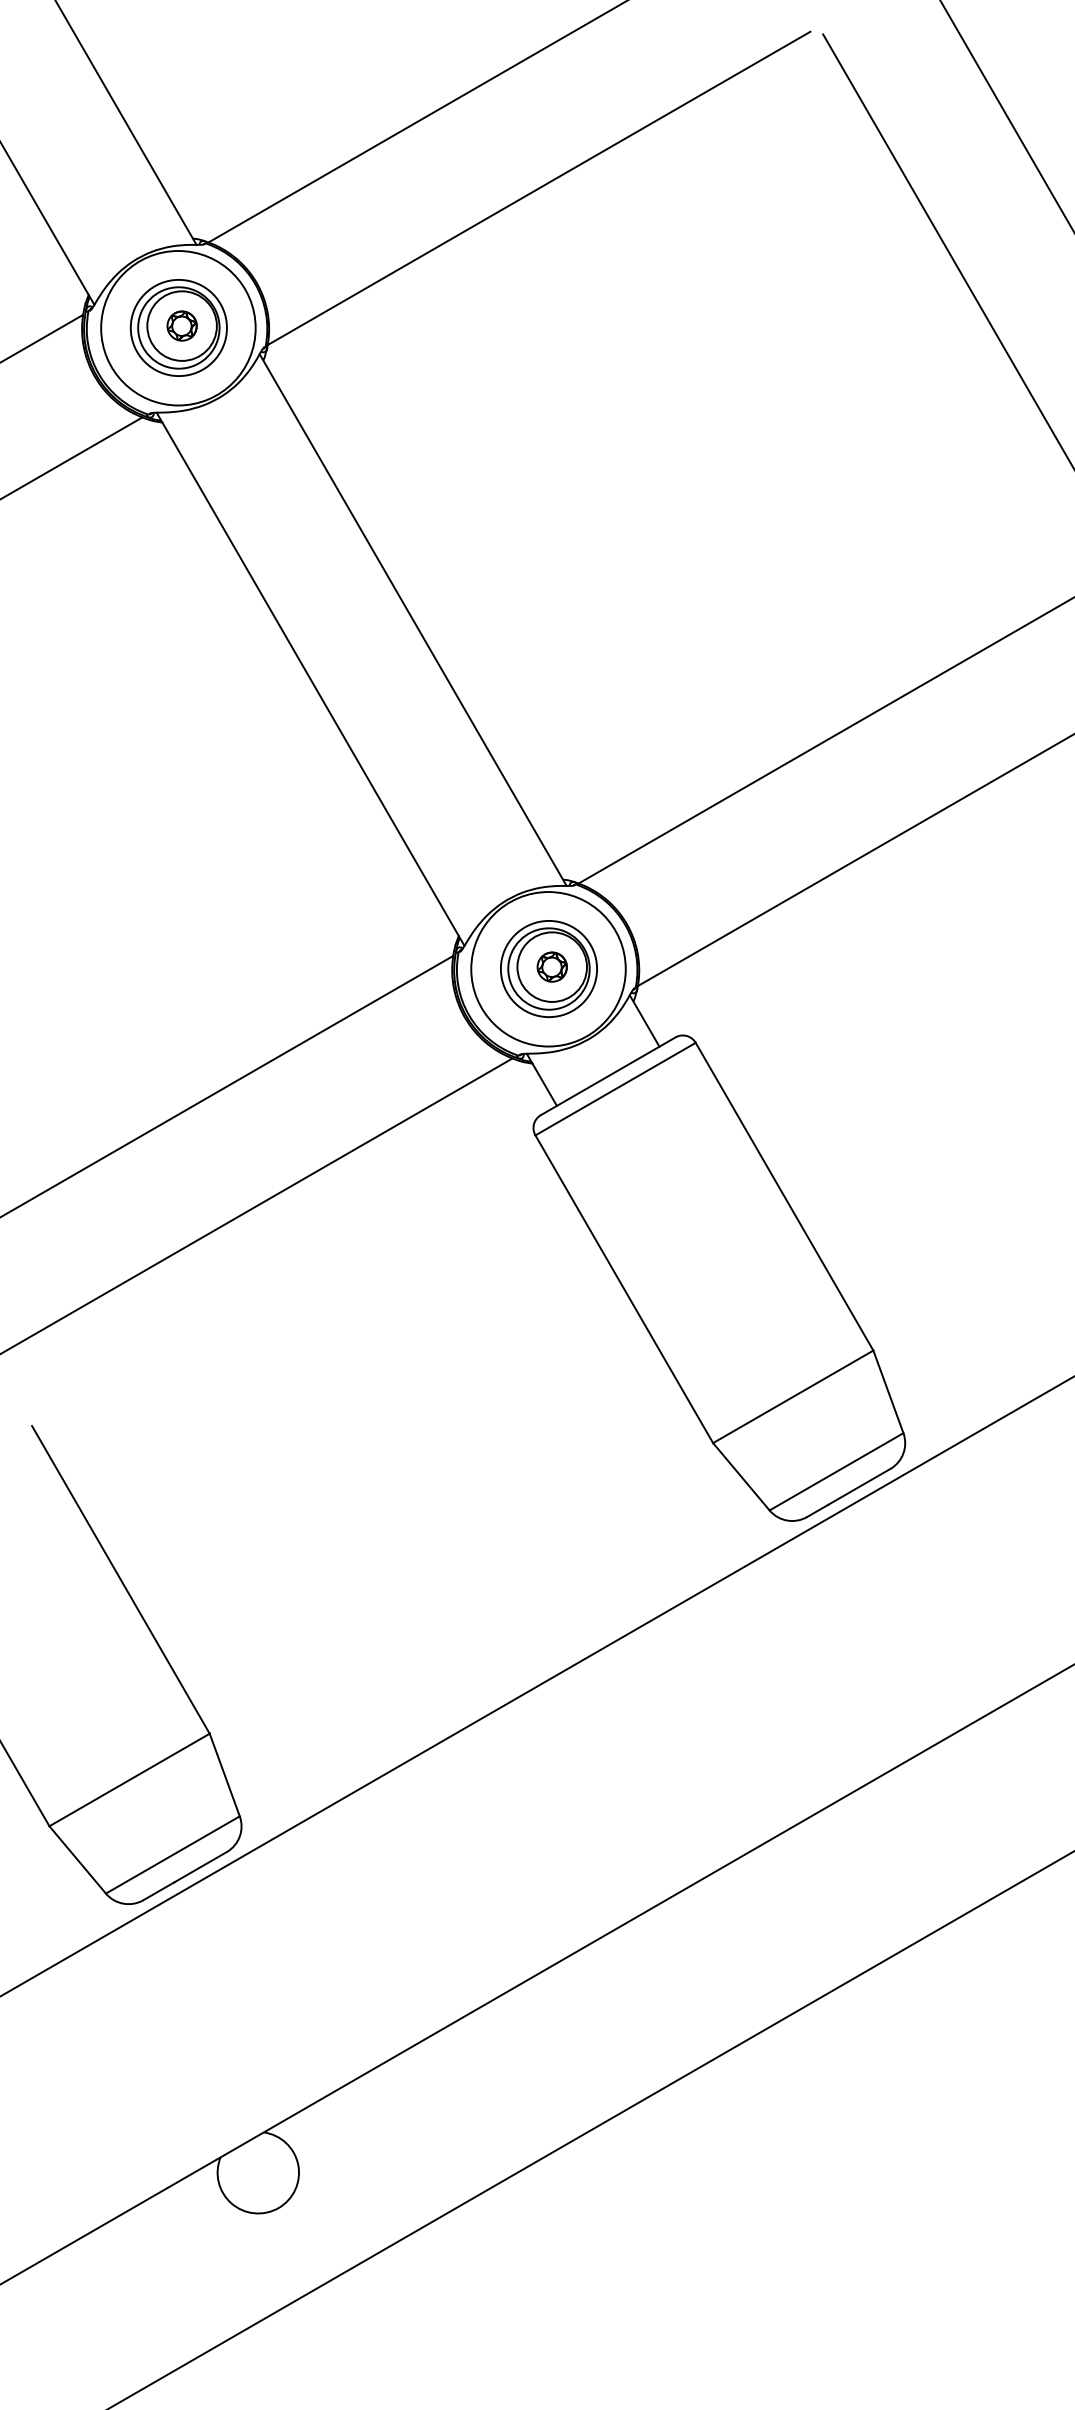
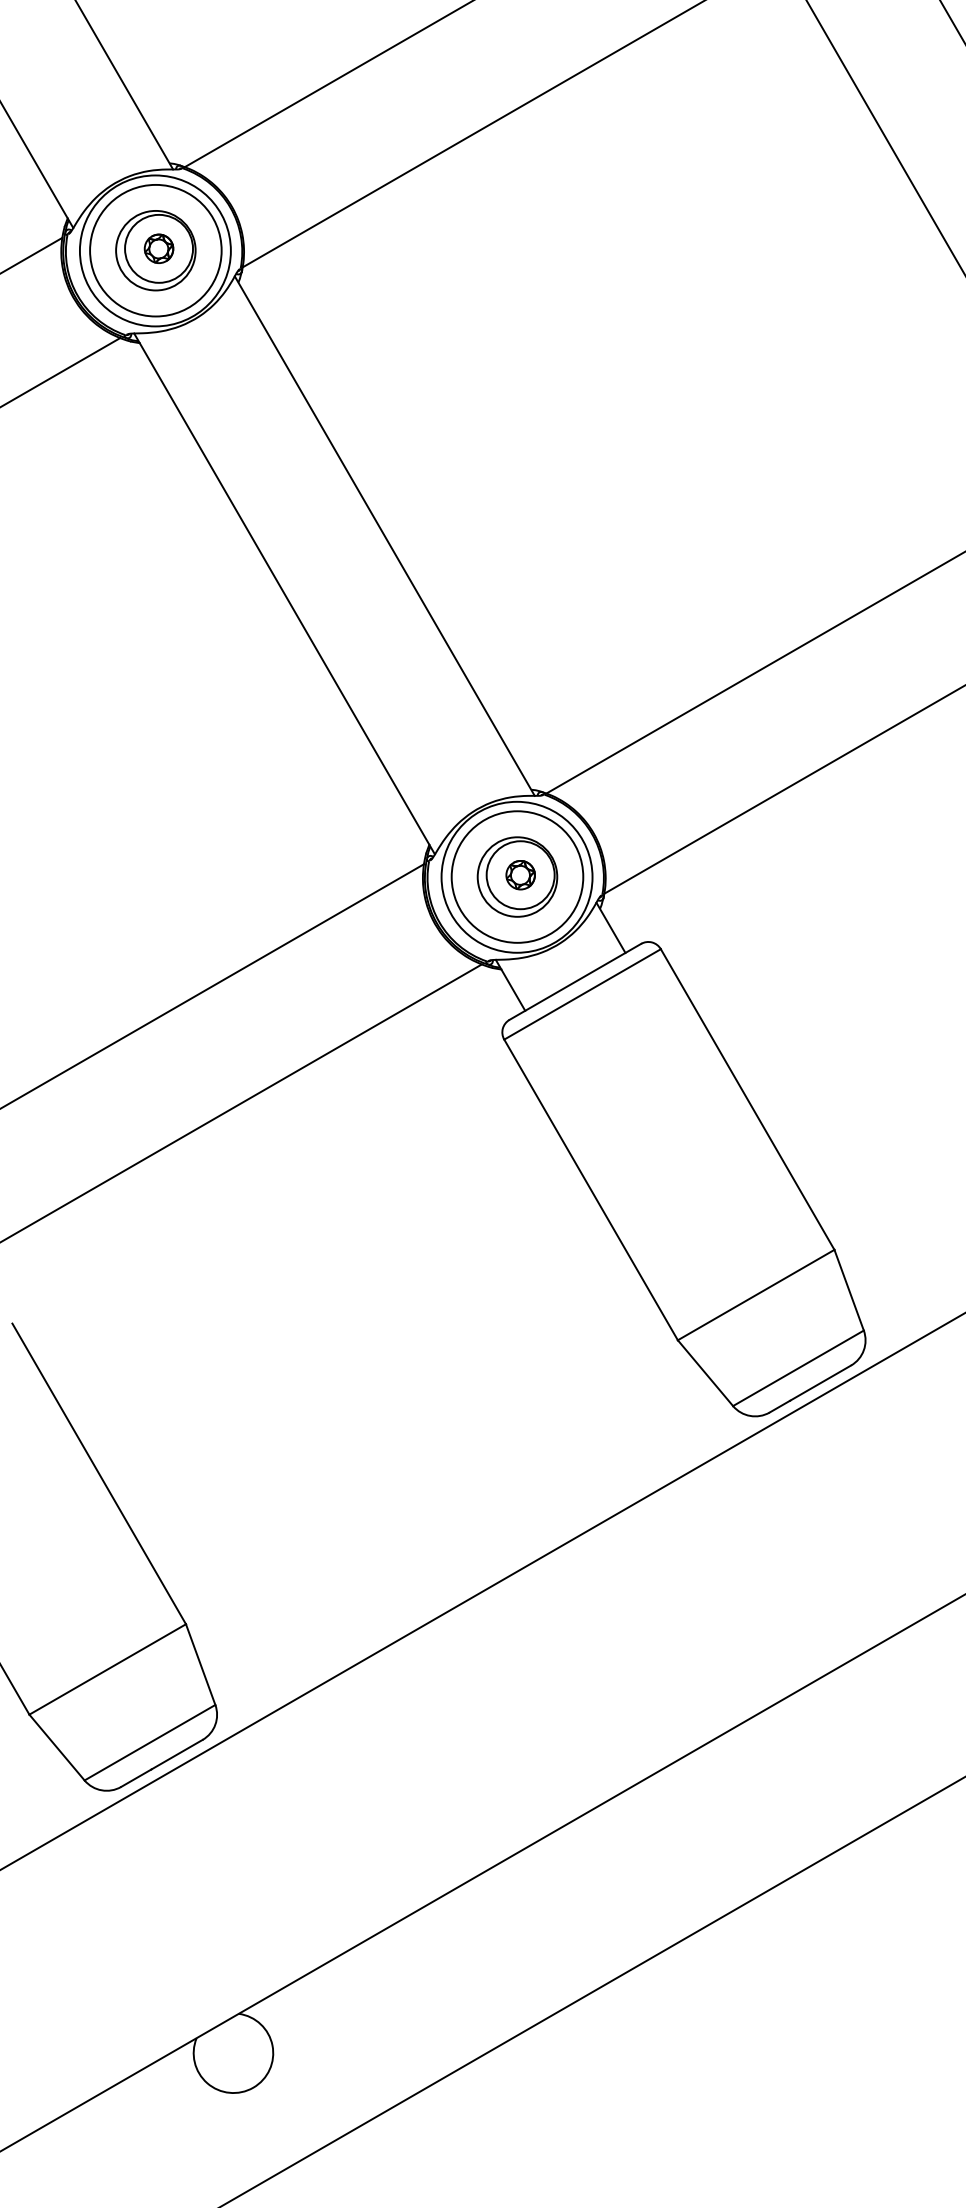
circle: (178, 327) -> (155, 250), size x1.4
circle: (548, 968) -> (517, 876), size x1.4

